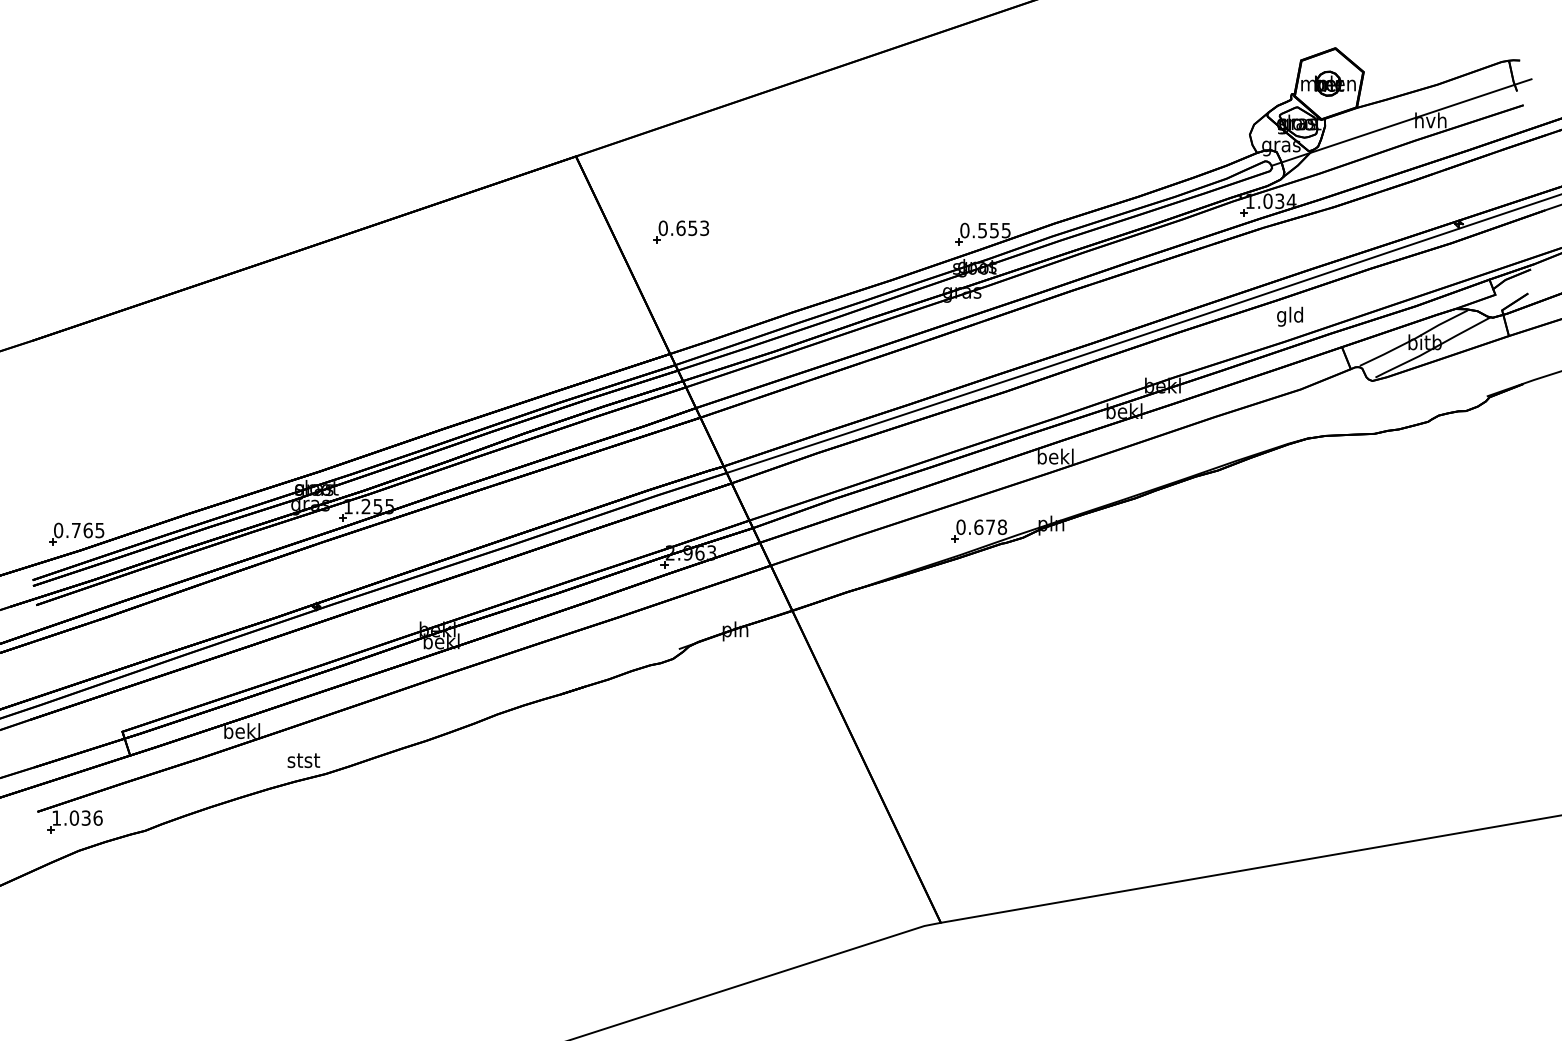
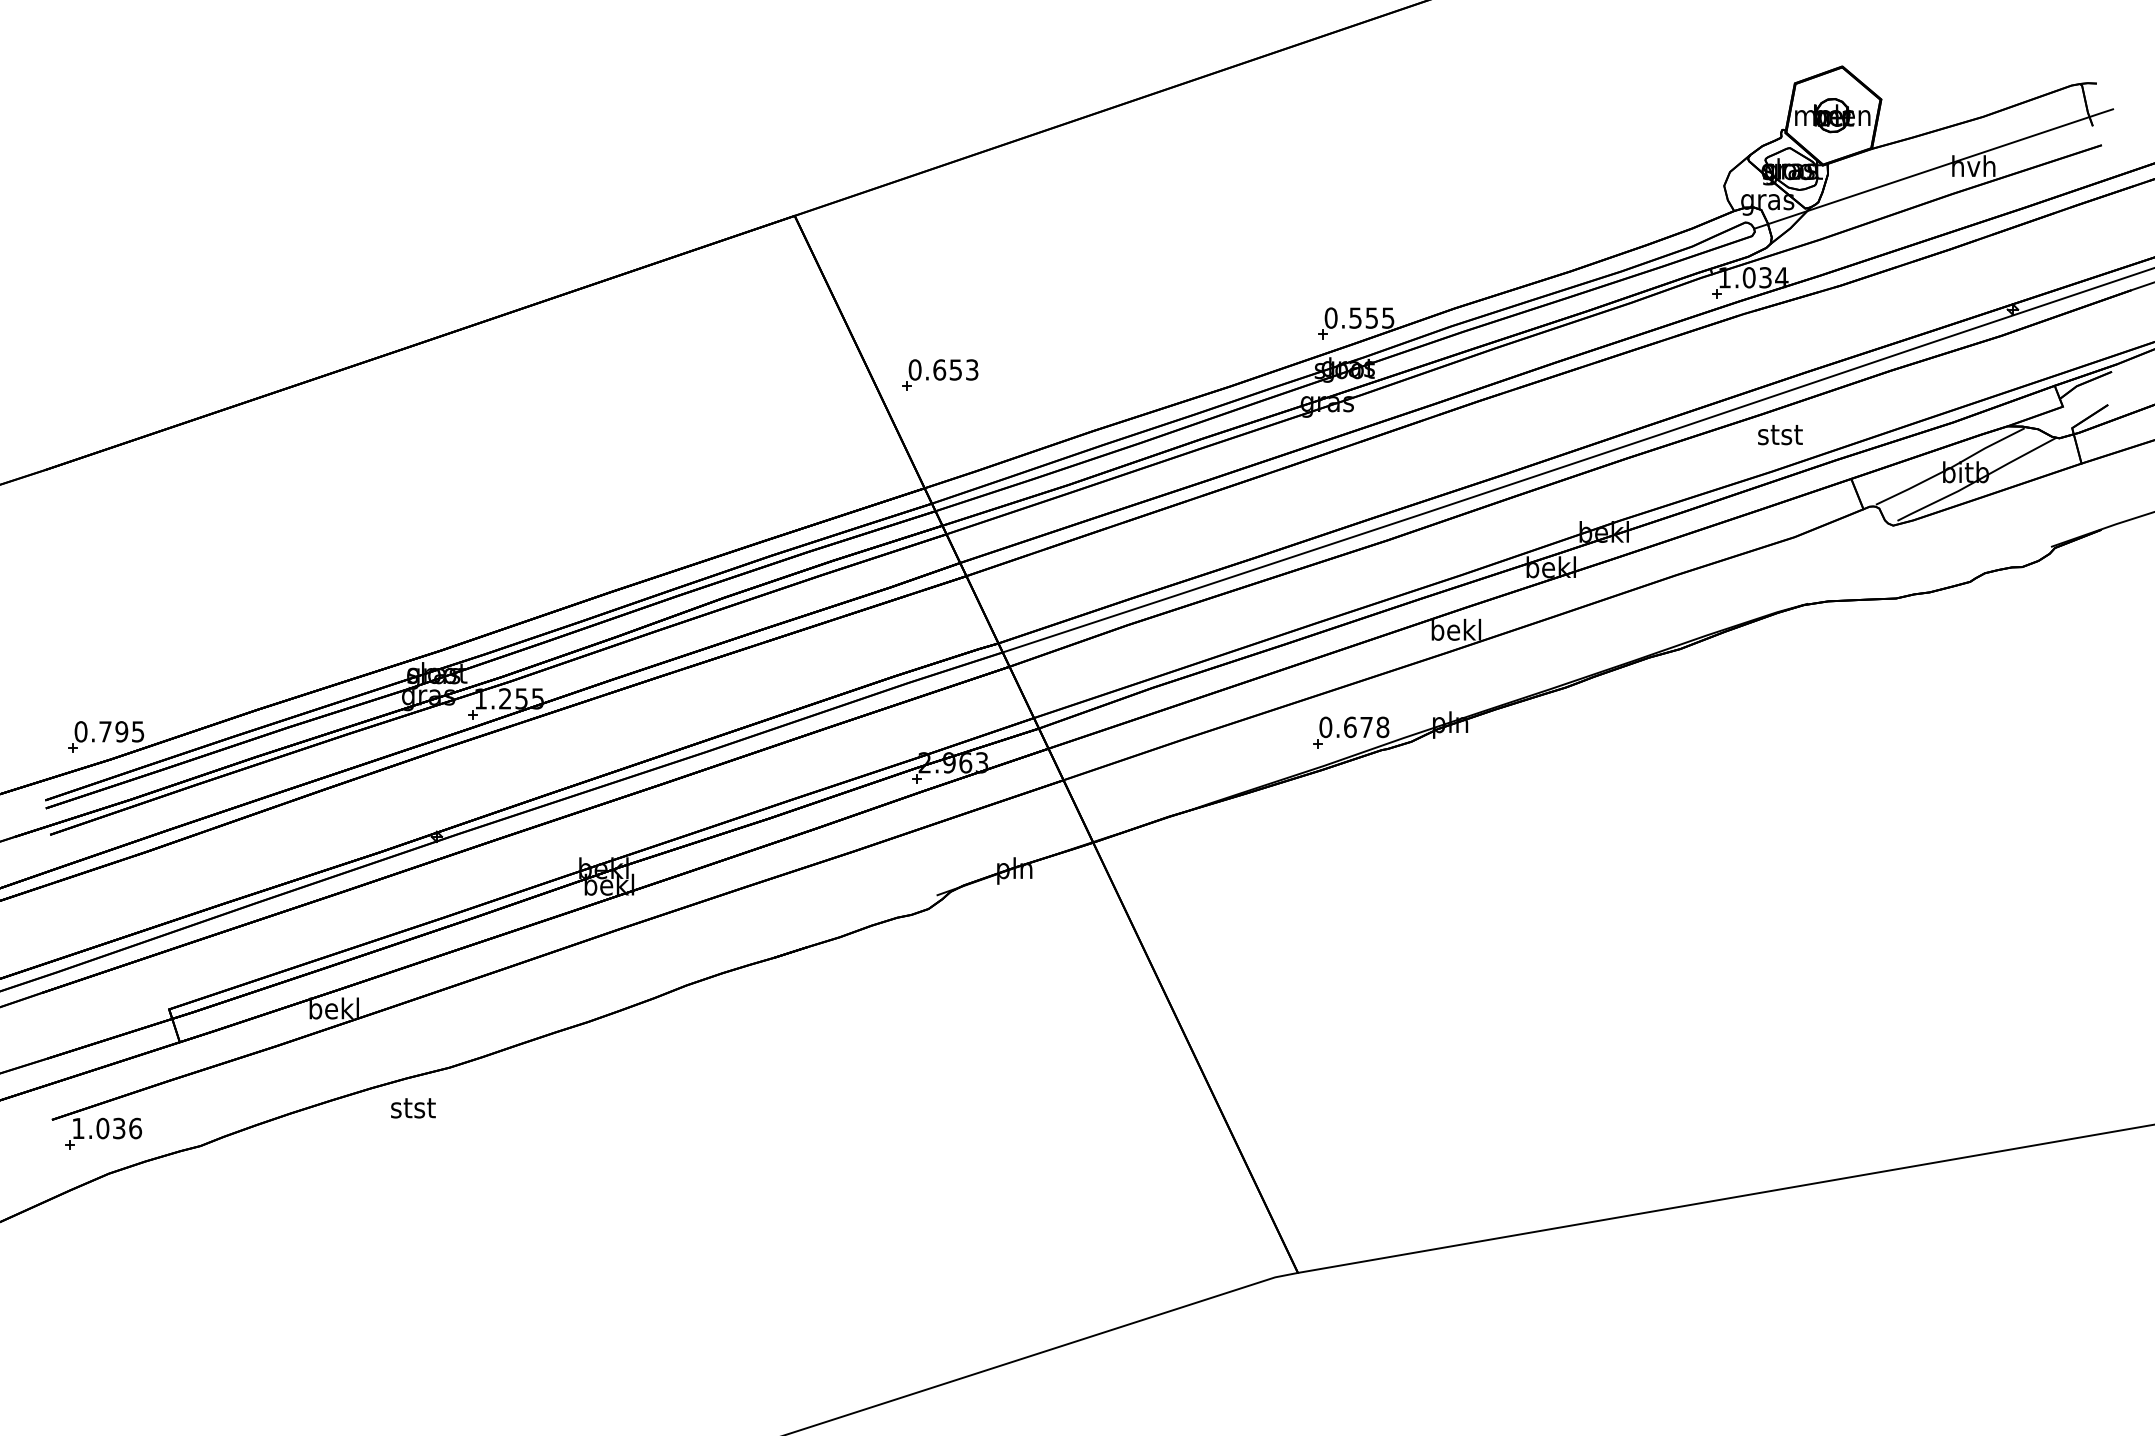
part: (681, 231) -> (940, 374), moved
text: (1290, 316) -> (1780, 436), gld -> stst
text: (87, 530) -> (121, 731), 0.765 -> 0.795
text: (303, 760) -> (413, 1108), moved

